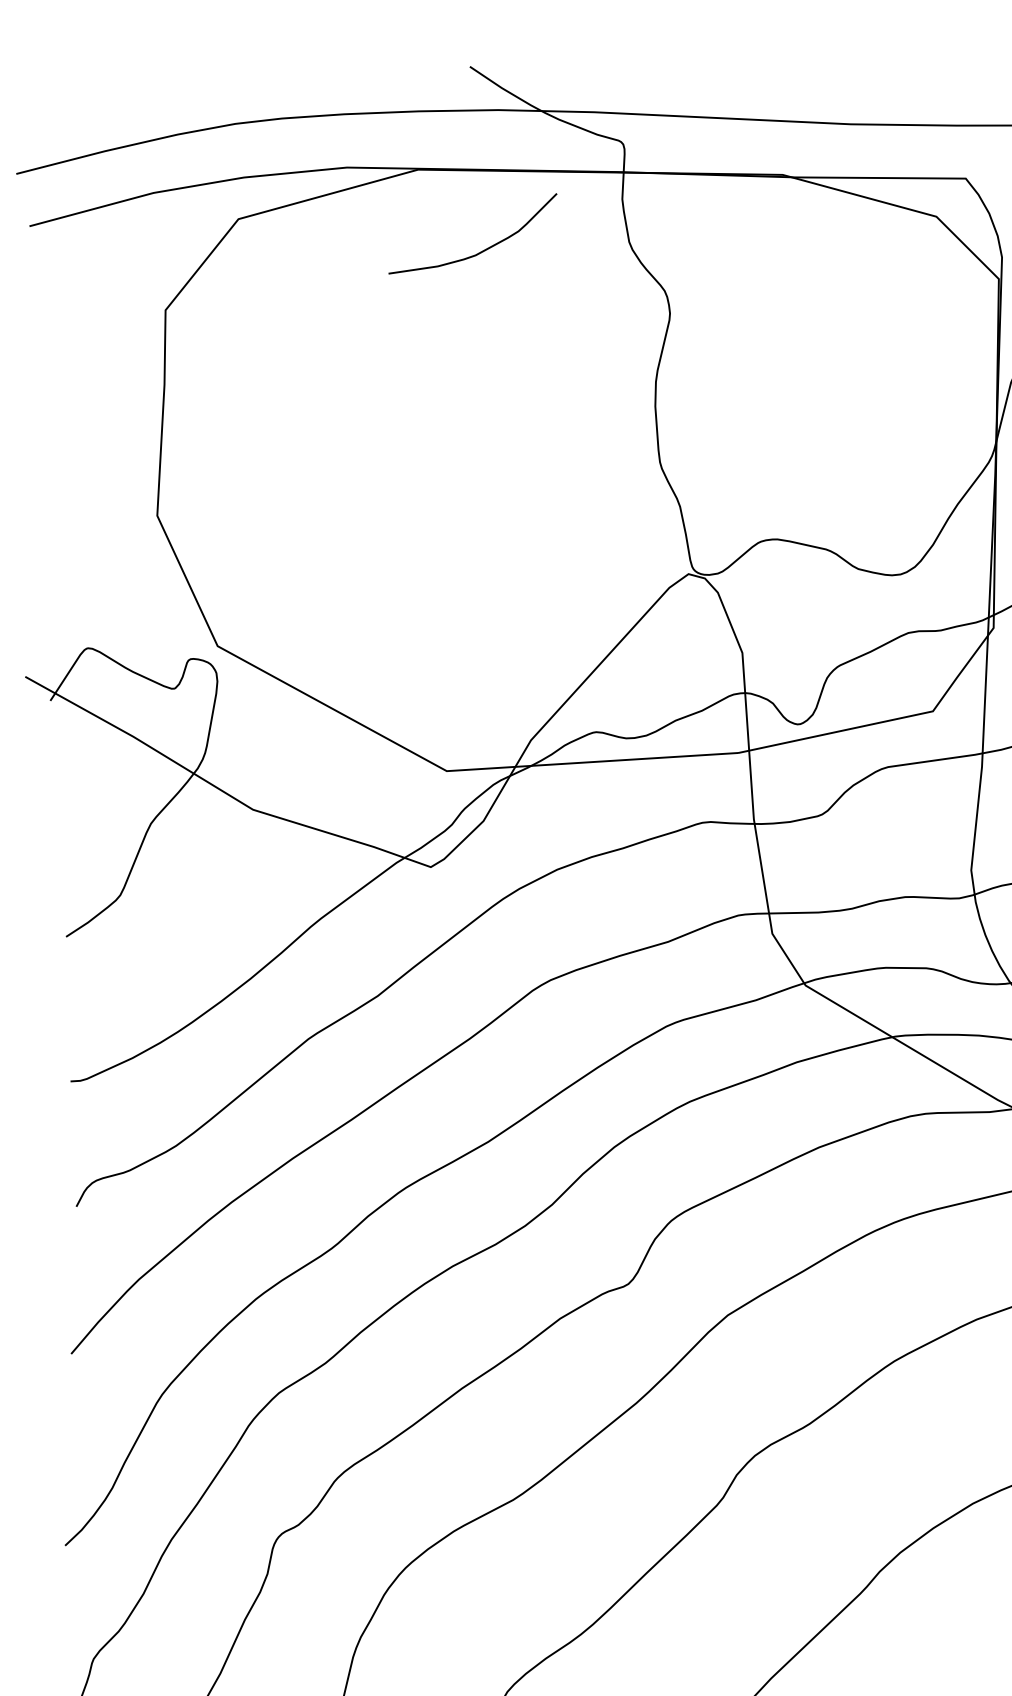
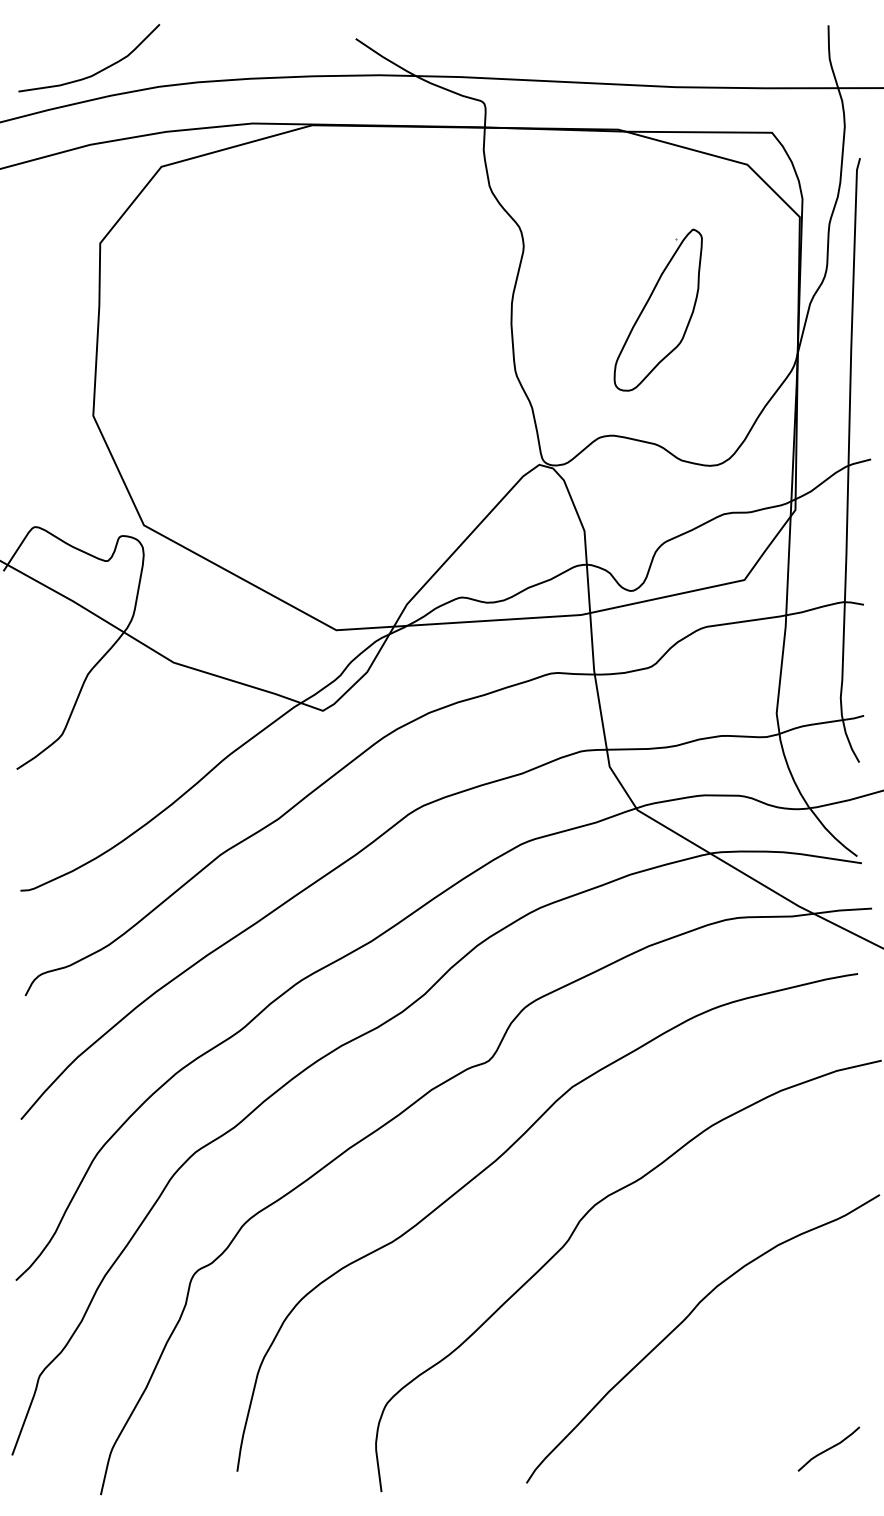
curve: (485, 248) -> (99, 70), moved
part: (829, 389) -> (657, 309), added

